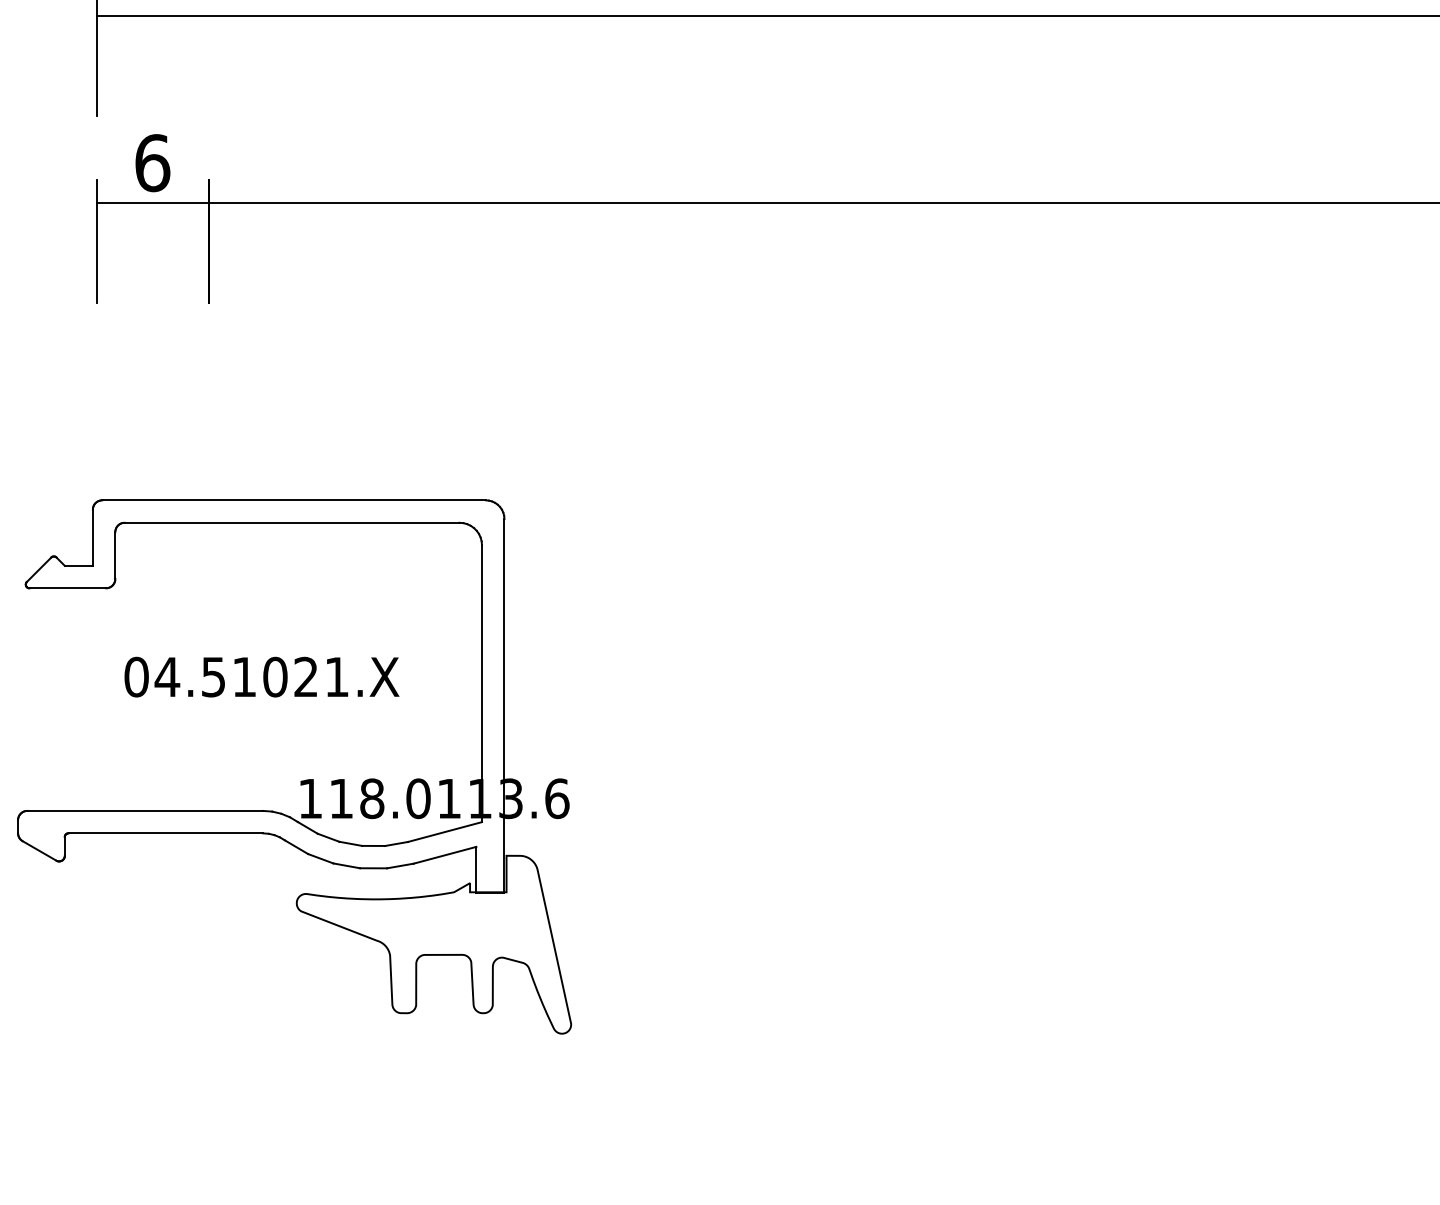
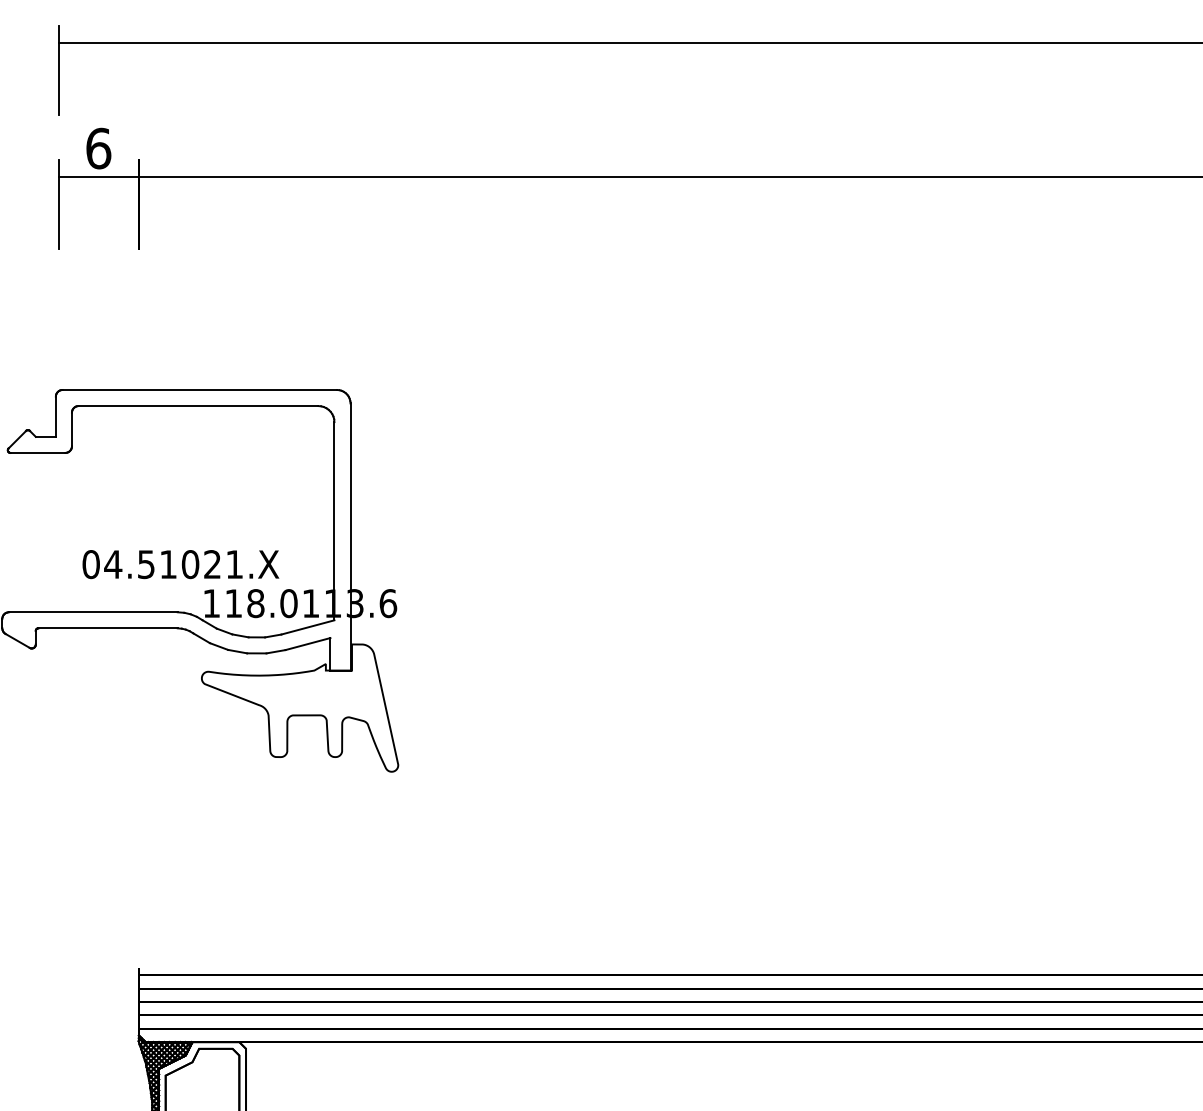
text: (261, 677) -> (180, 564), moved

